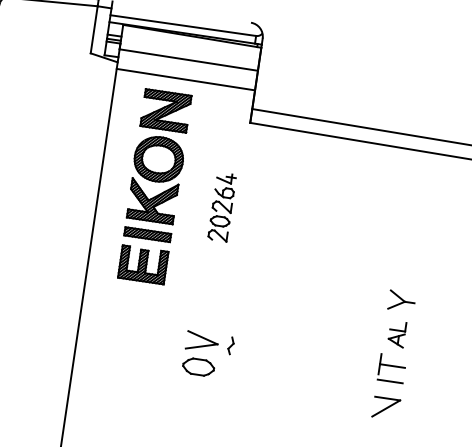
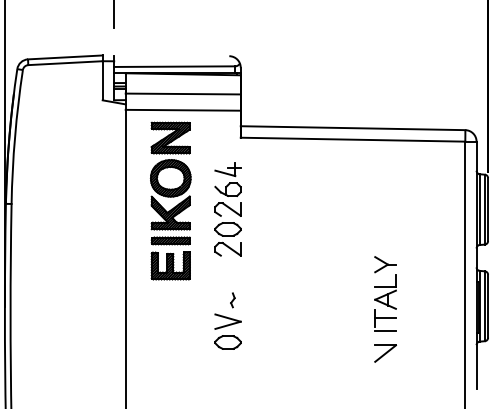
part: (221, 206) -> (227, 209), size x1.67
part: (397, 333) -> (385, 291), size x1.67
part: (230, 346) -> (232, 300), moved

